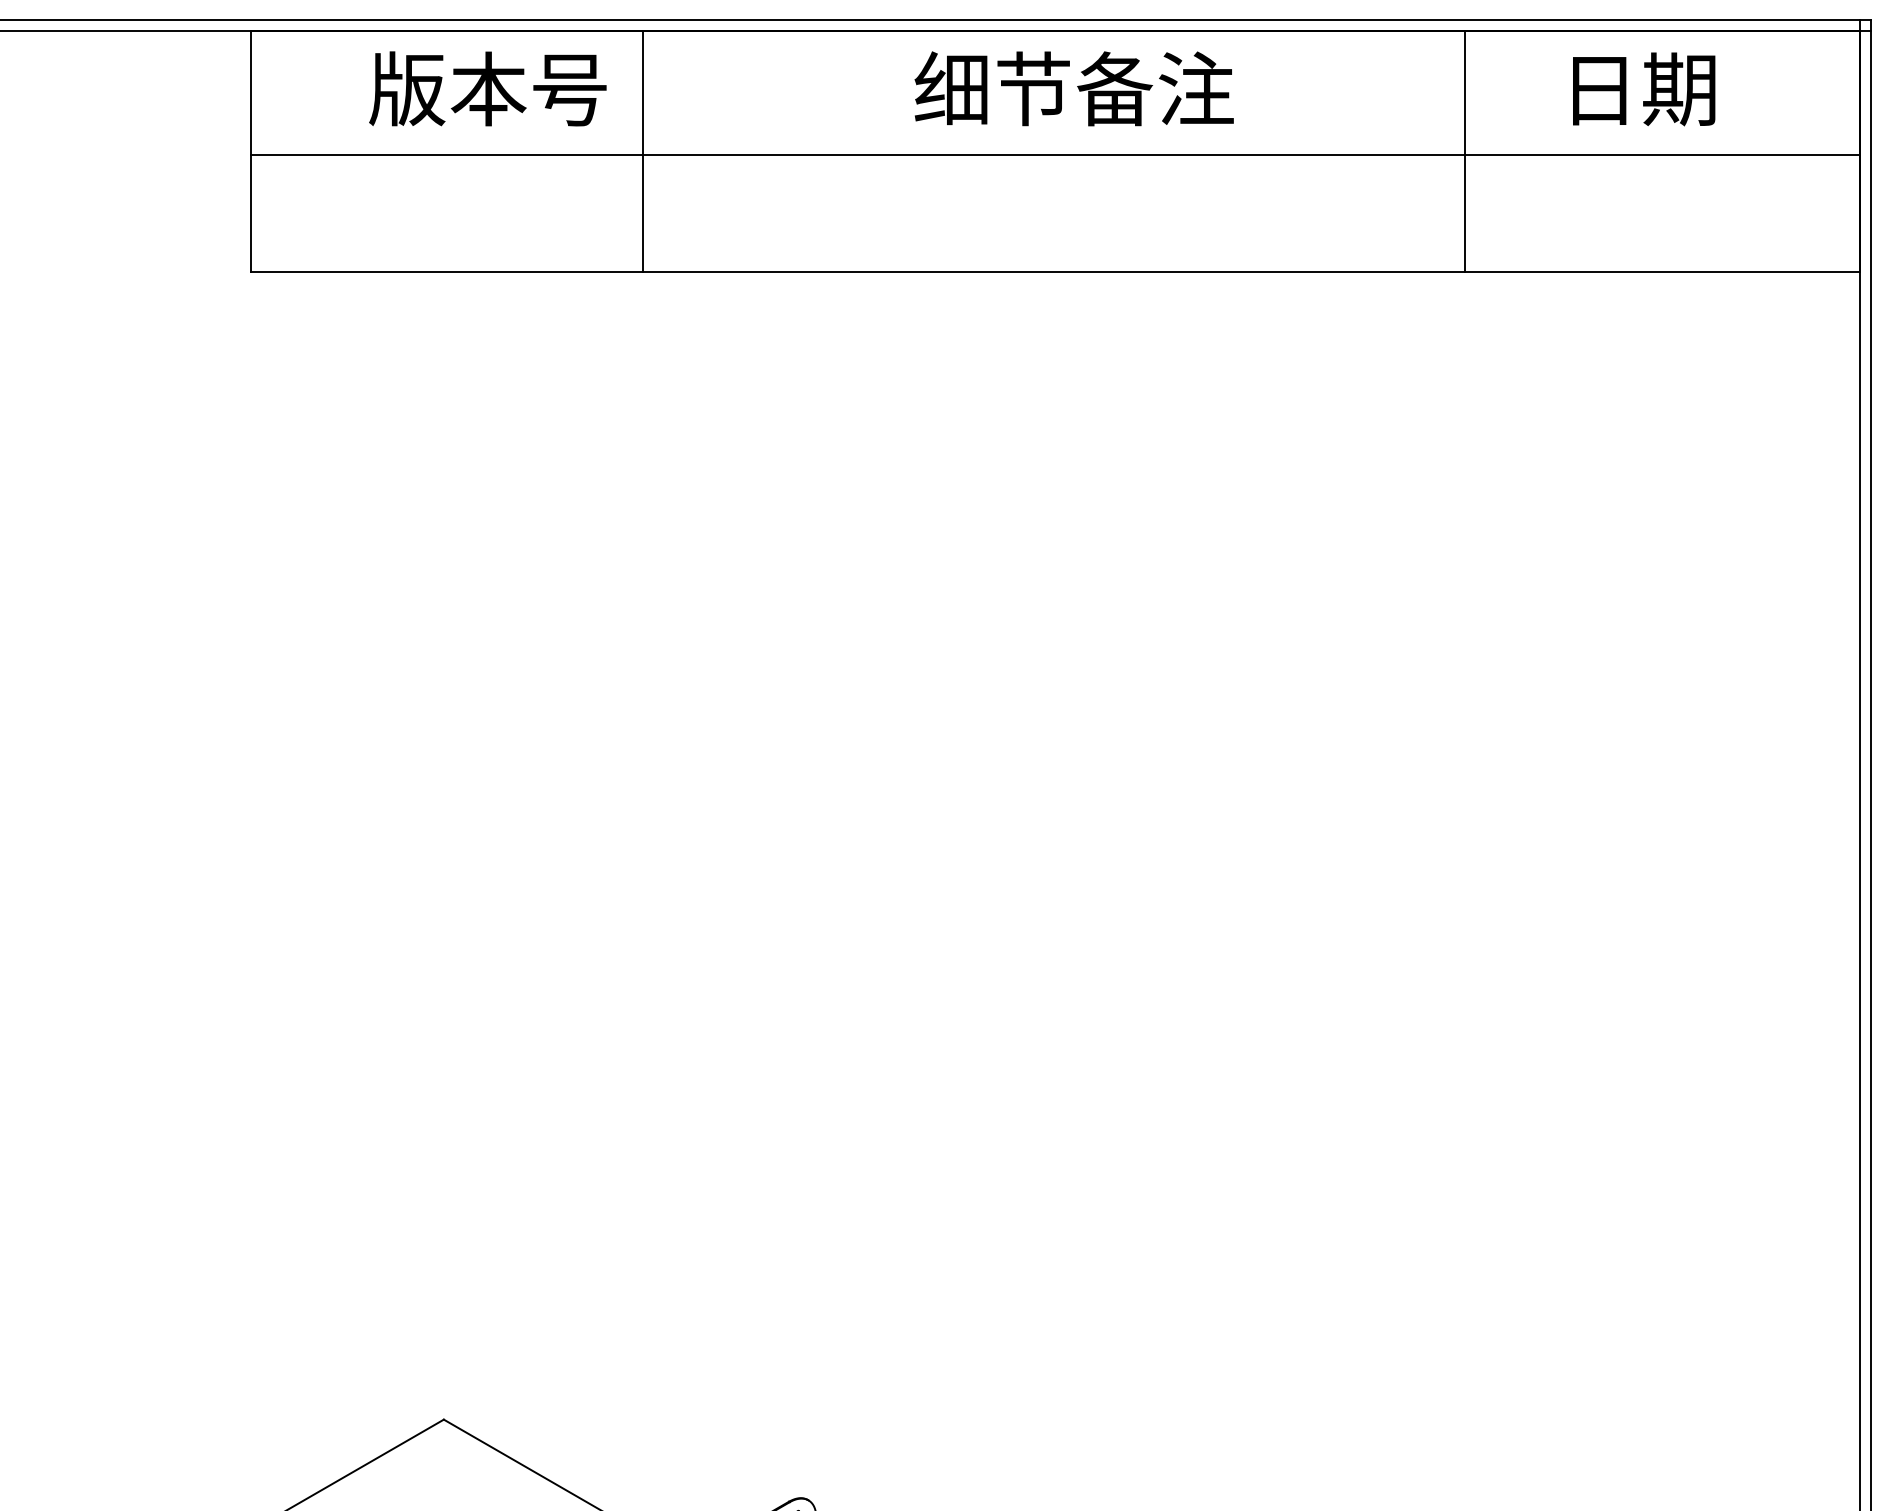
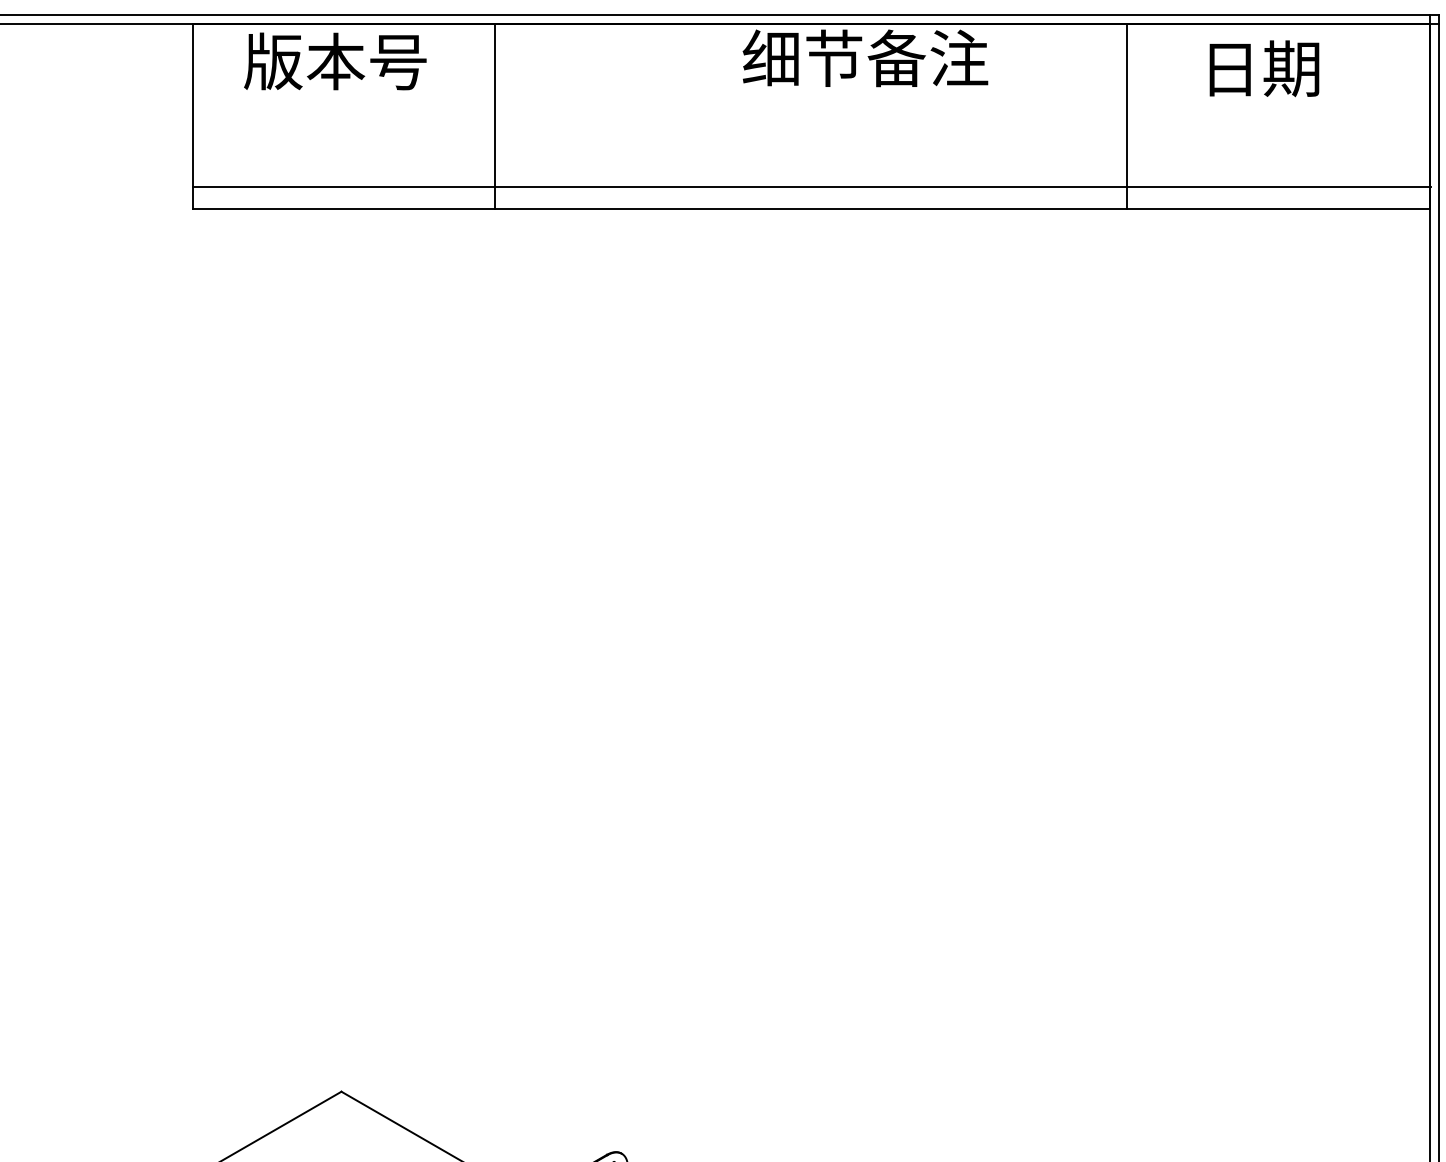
text: (487, 88) -> (335, 61), moved
text: (1073, 88) -> (864, 58), moved
line: (1055, 155) -> (811, 187), moved

